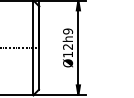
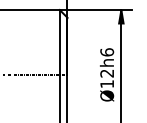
text: (68, 31) -> (107, 52), Ø12h9 -> Ø12h6

